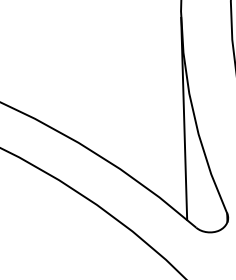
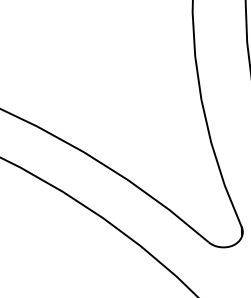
line: (183, 118) -> (195, 126), removed

